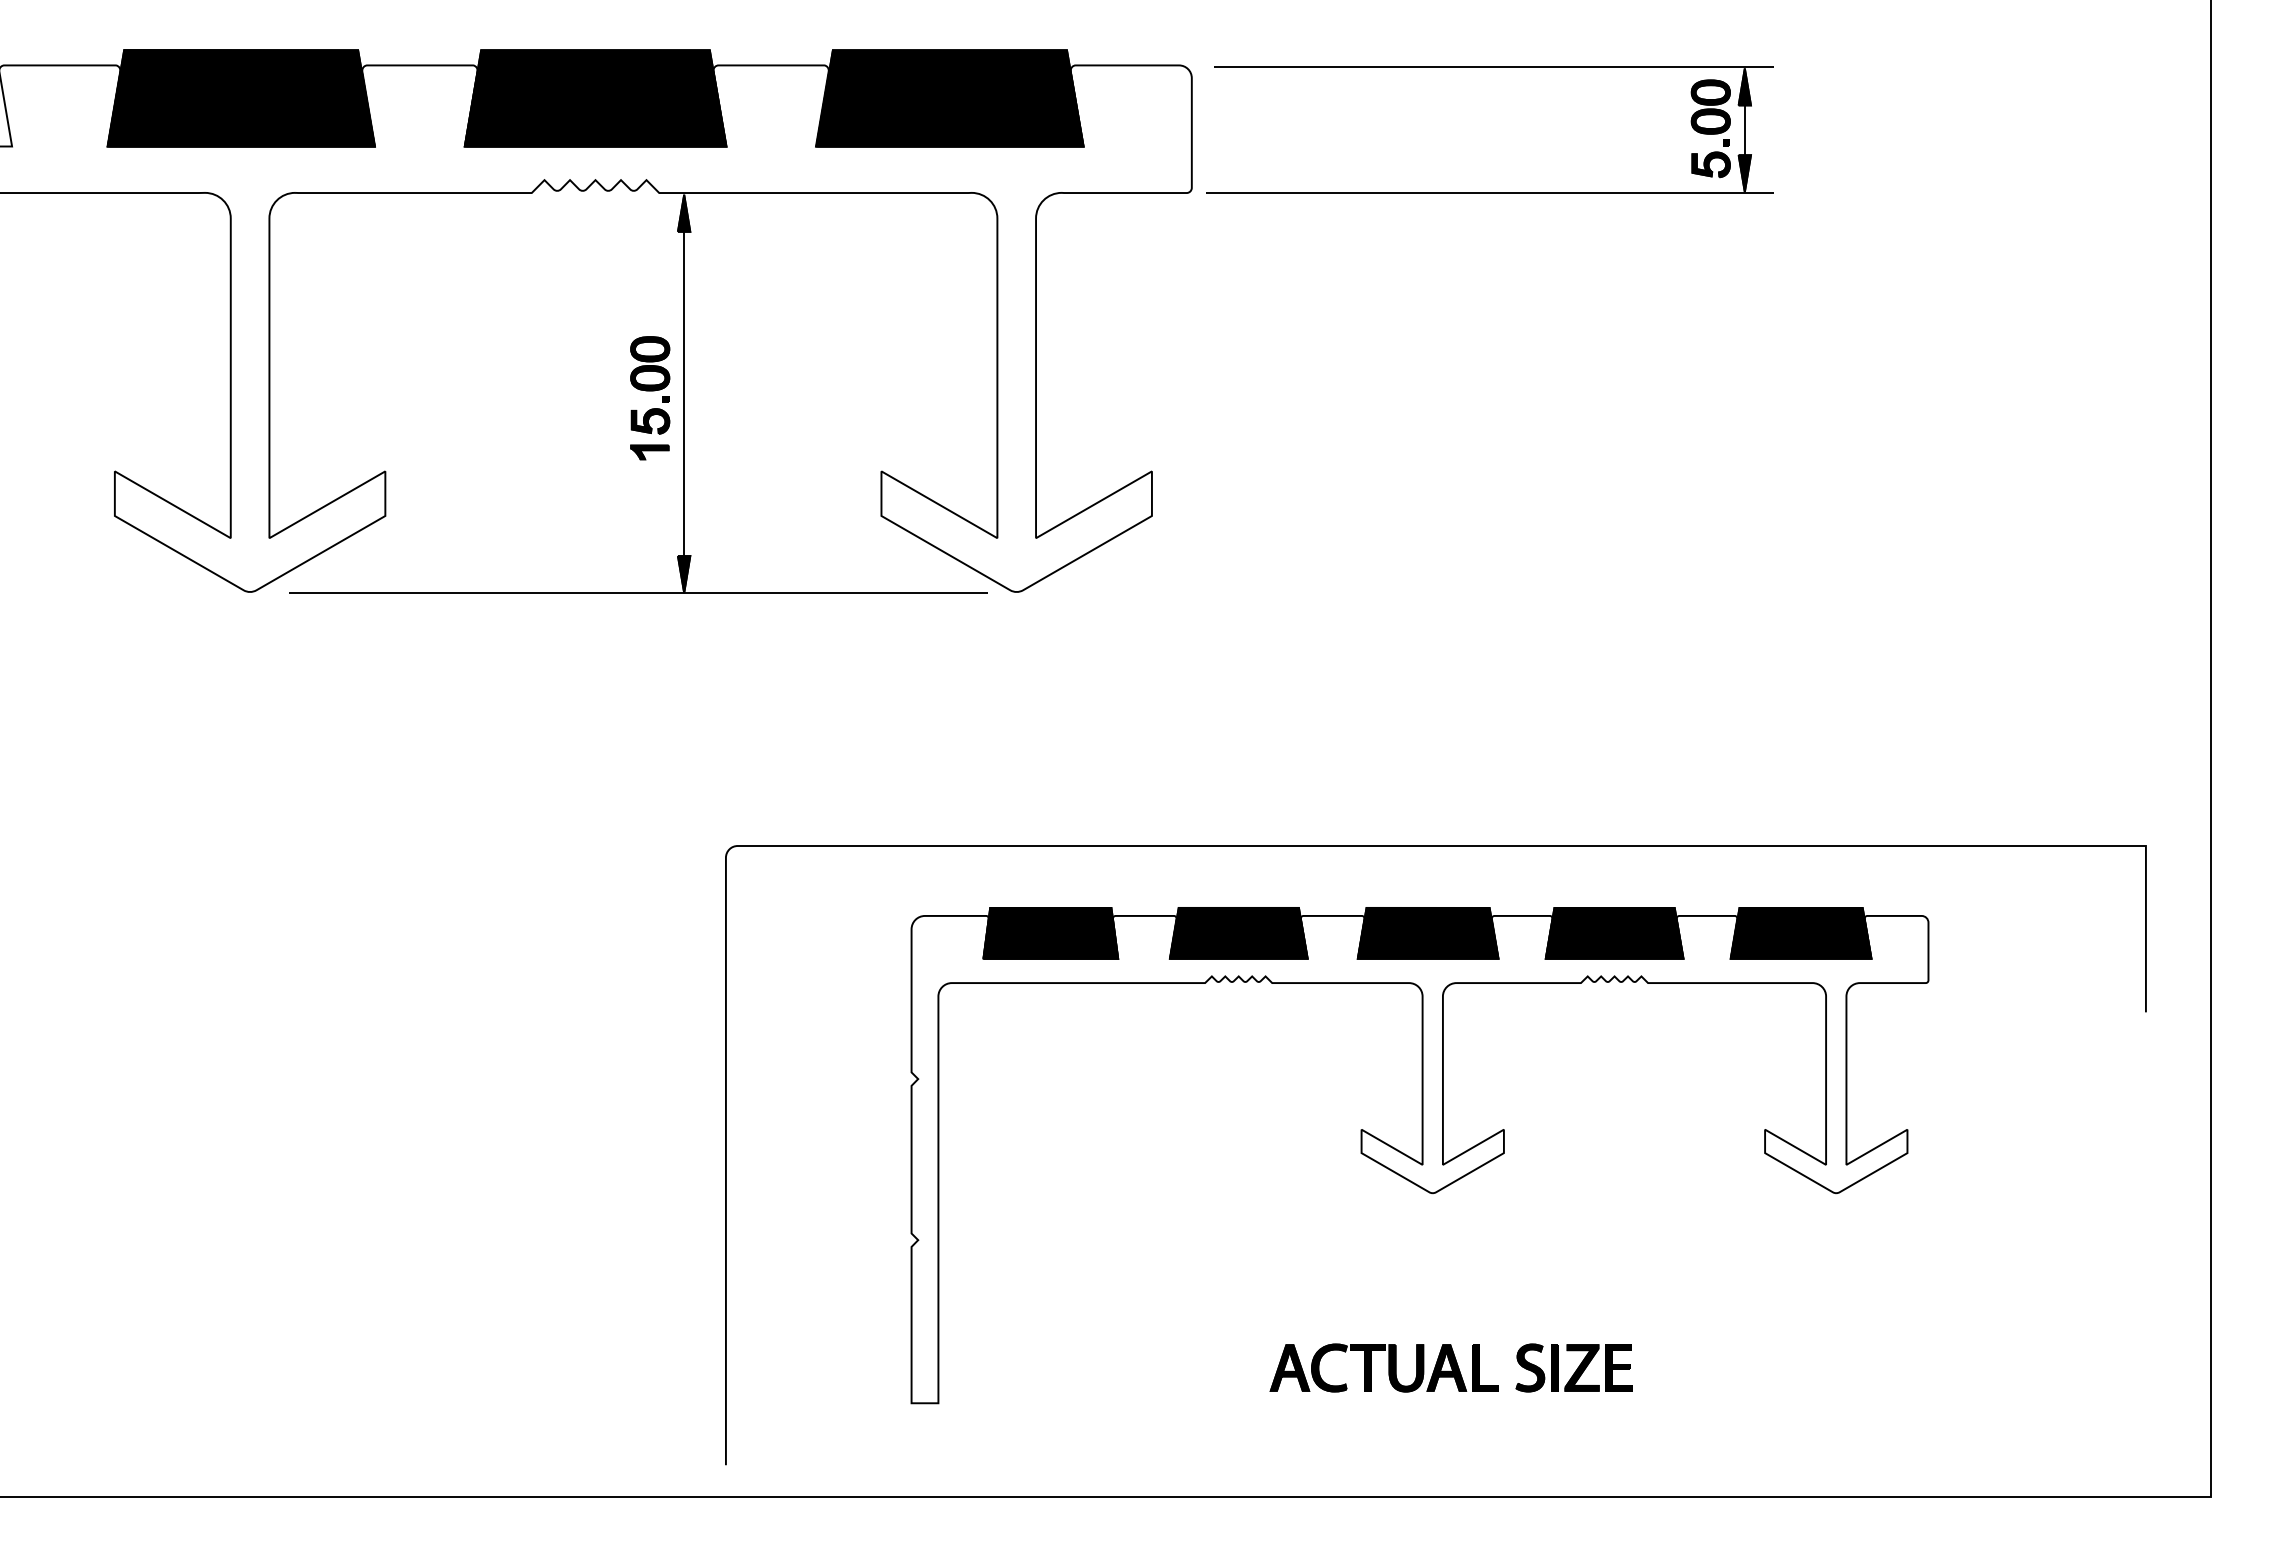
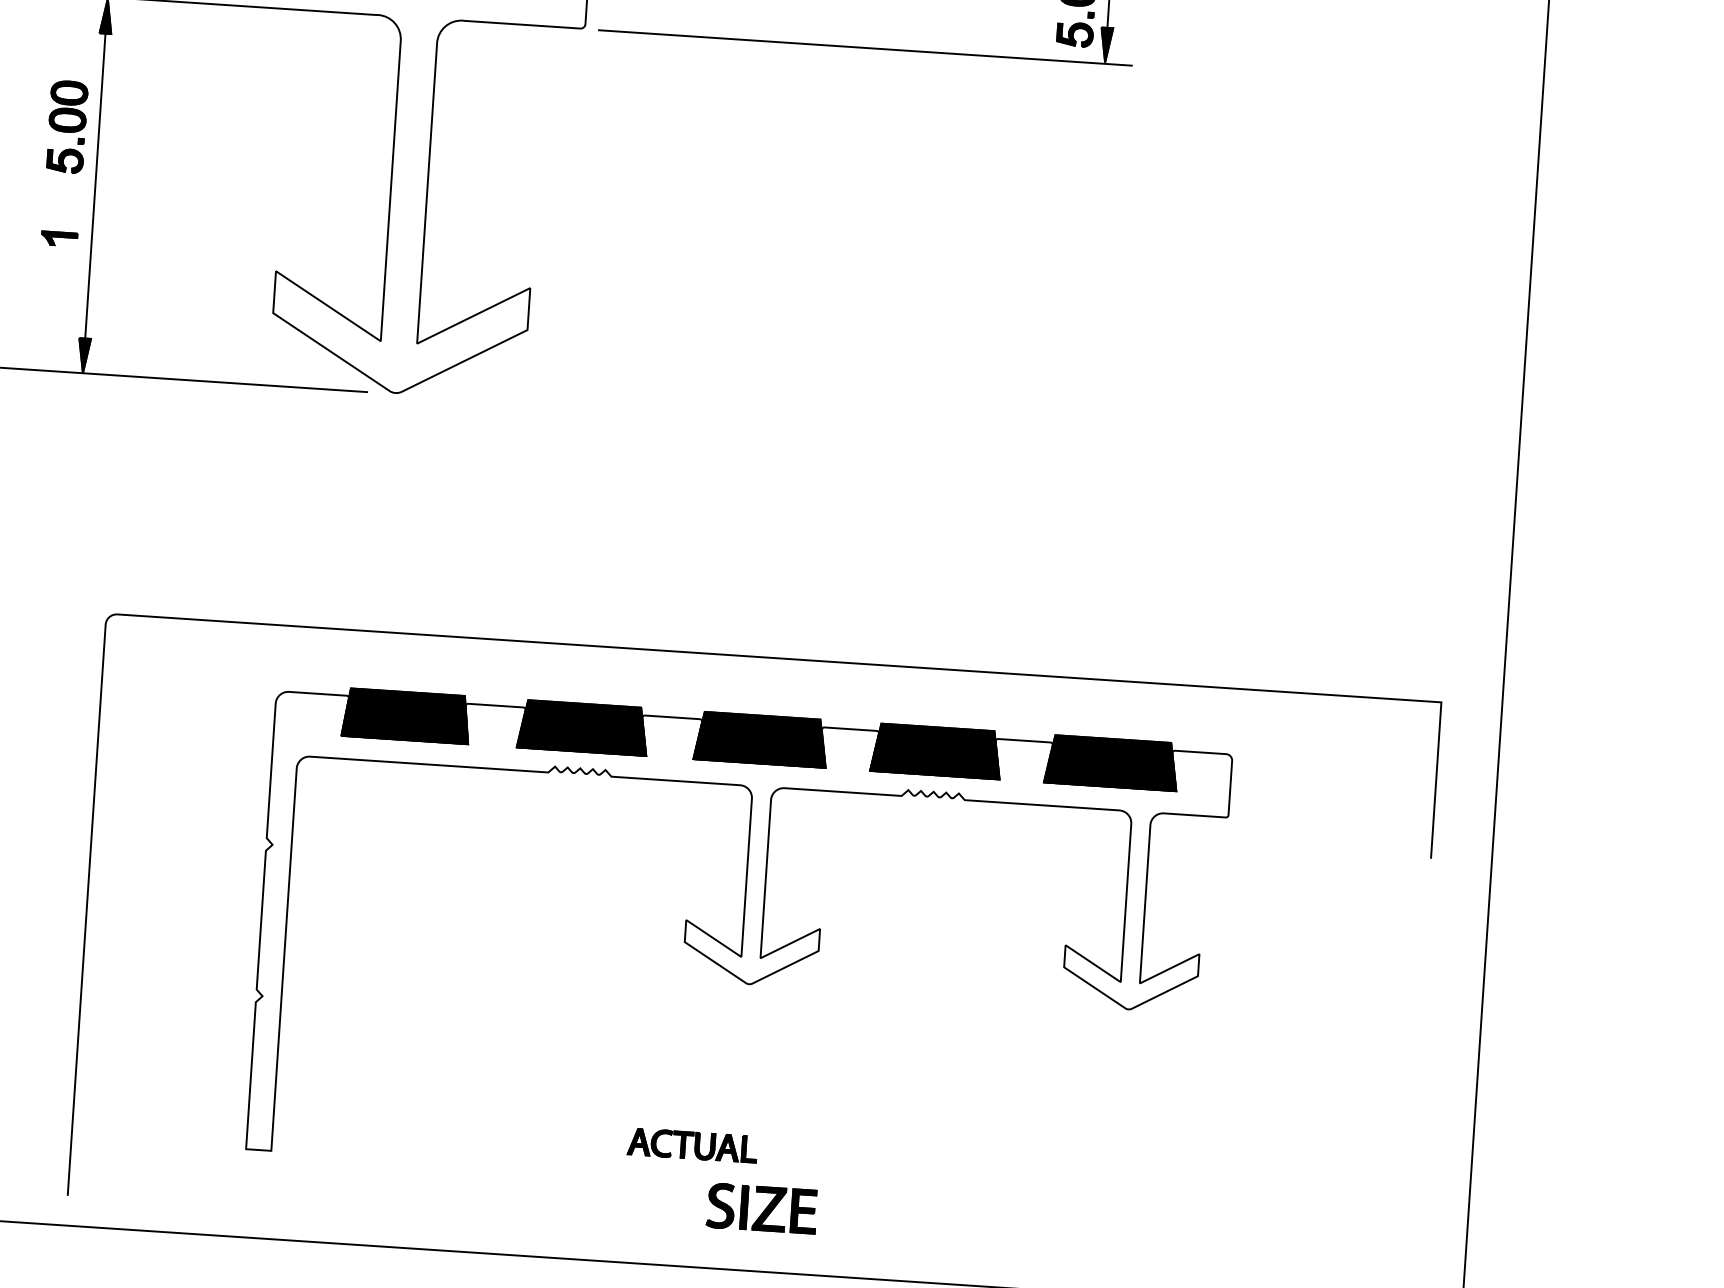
part: (650, 385) -> (67, 127), moved
part: (1383, 1367) -> (692, 1145), size x0.6
part: (1573, 1367) -> (761, 1208), moved

